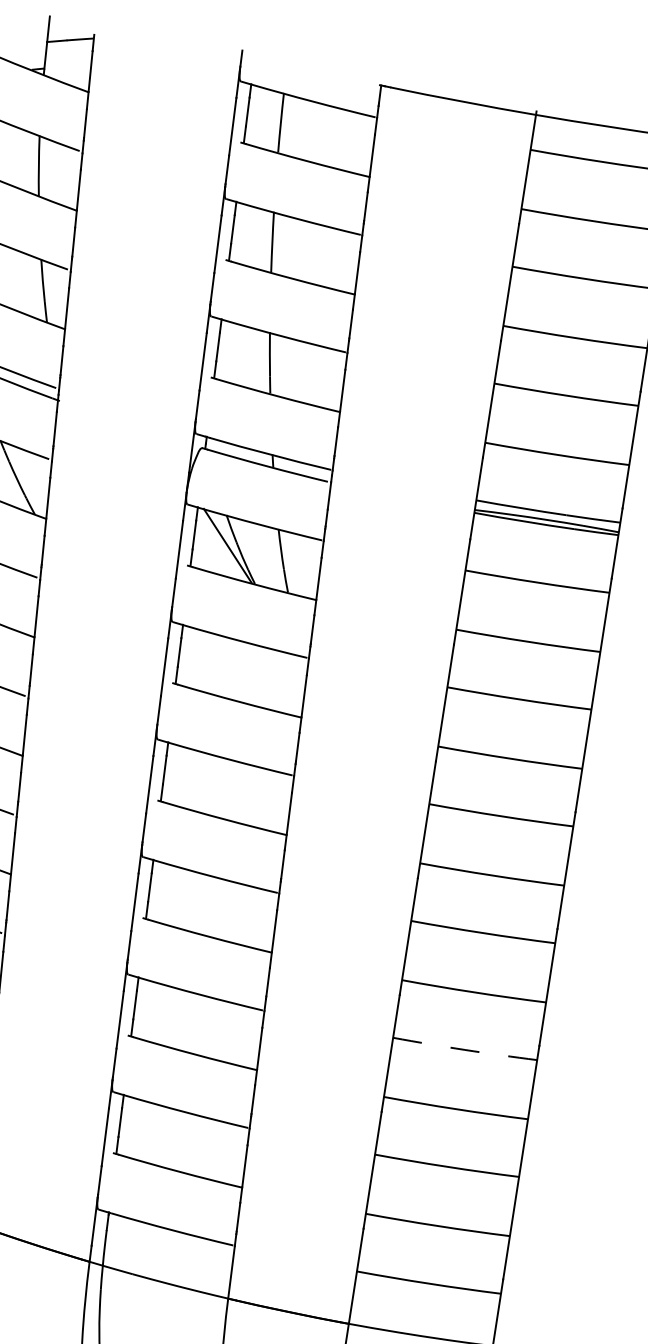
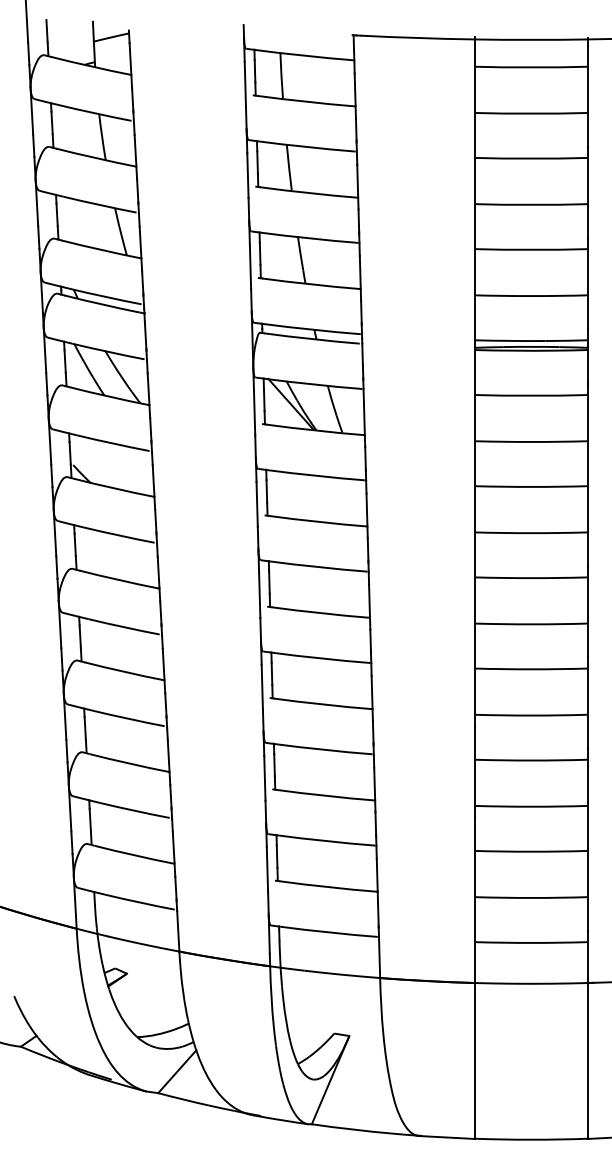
arc: (465, 1049) -> (531, 760), dashed -> solid

